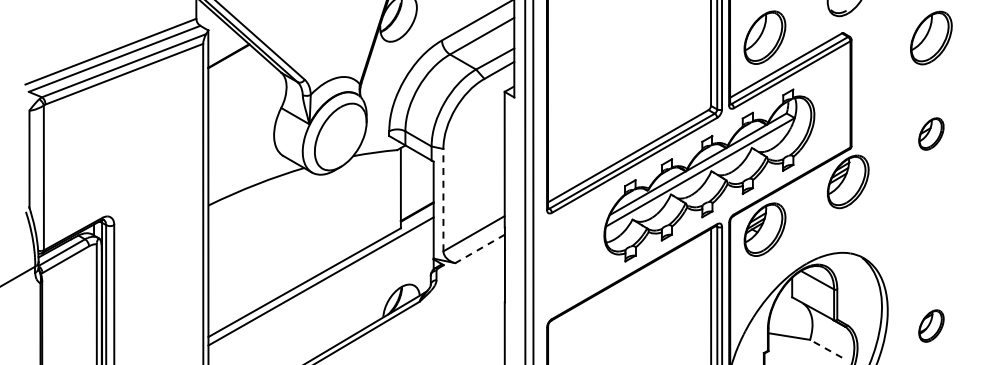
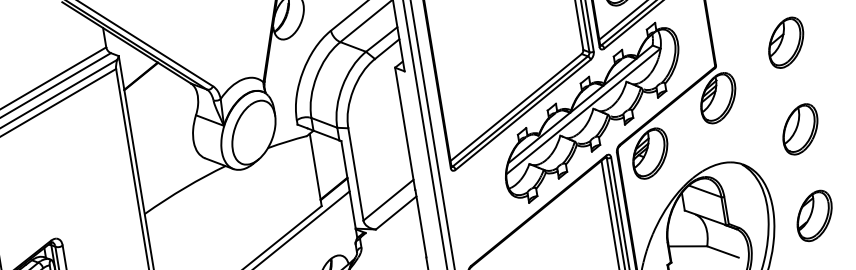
part: (931, 133) -> (786, 42), size x1.67
line: (443, 199) -> (355, 173), dashed -> solid
part: (931, 229) -> (800, 128), added
line: (480, 248) -> (396, 212), dashed -> solid
part: (931, 325) -> (814, 215), size x1.67
line: (825, 348) -> (722, 251), dashed -> solid

